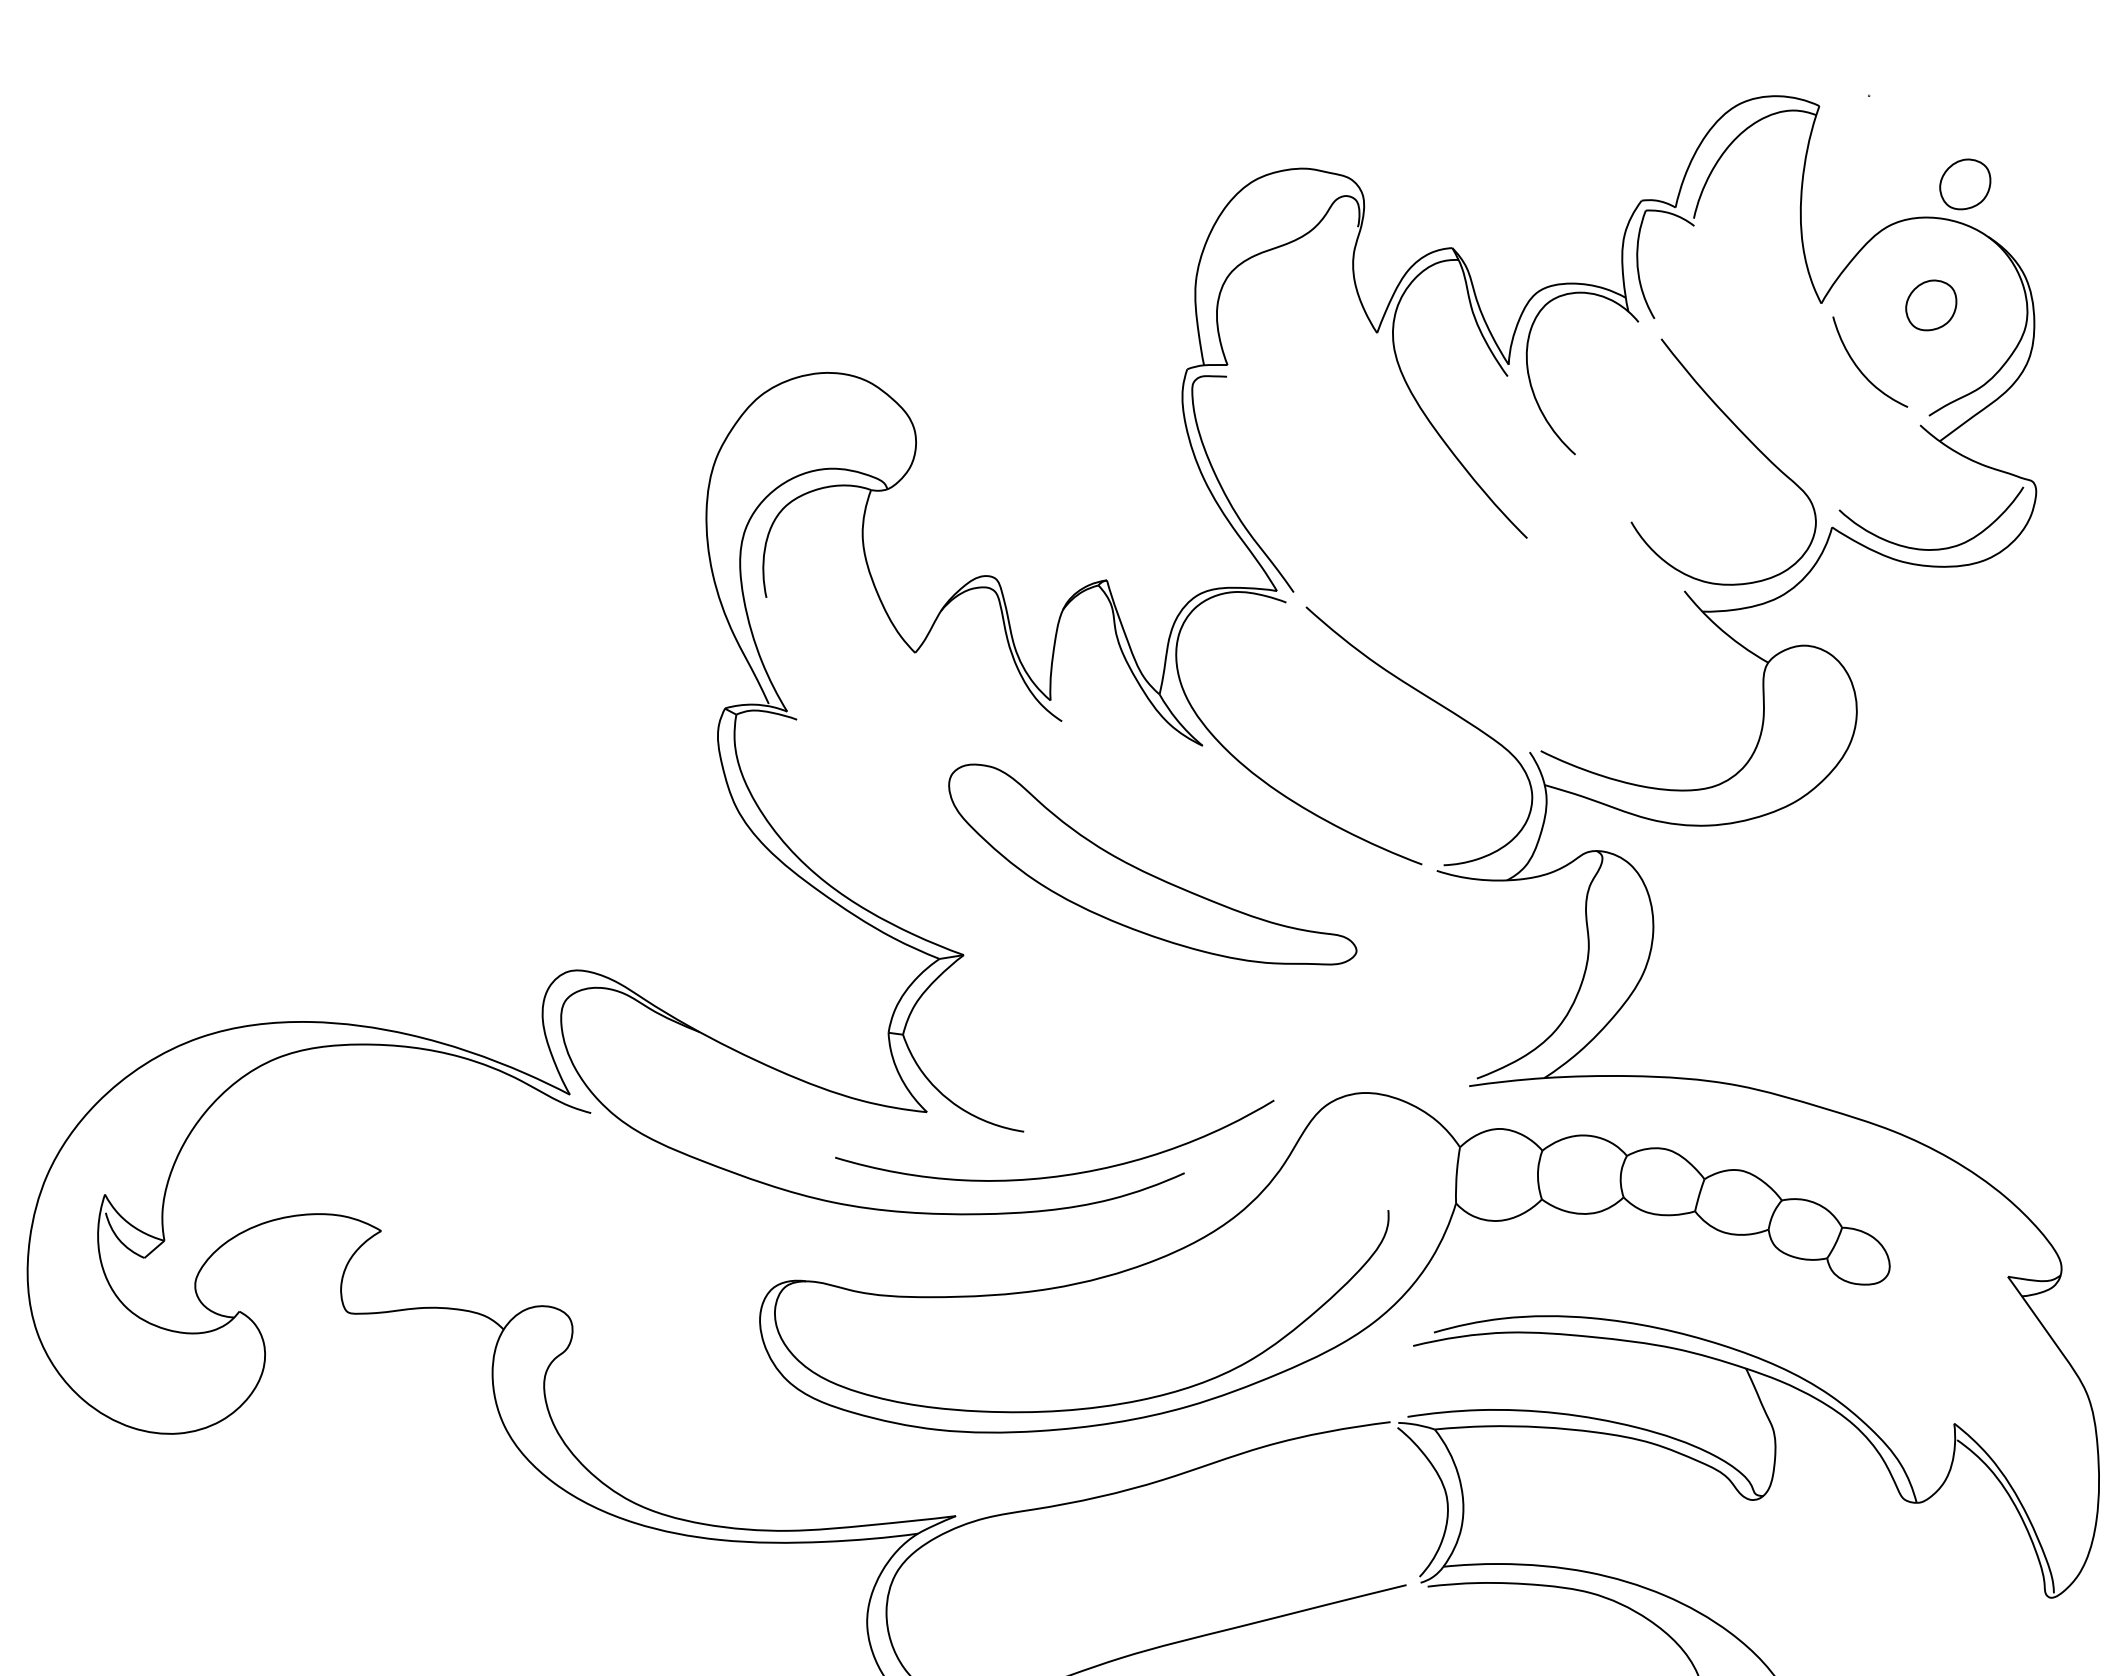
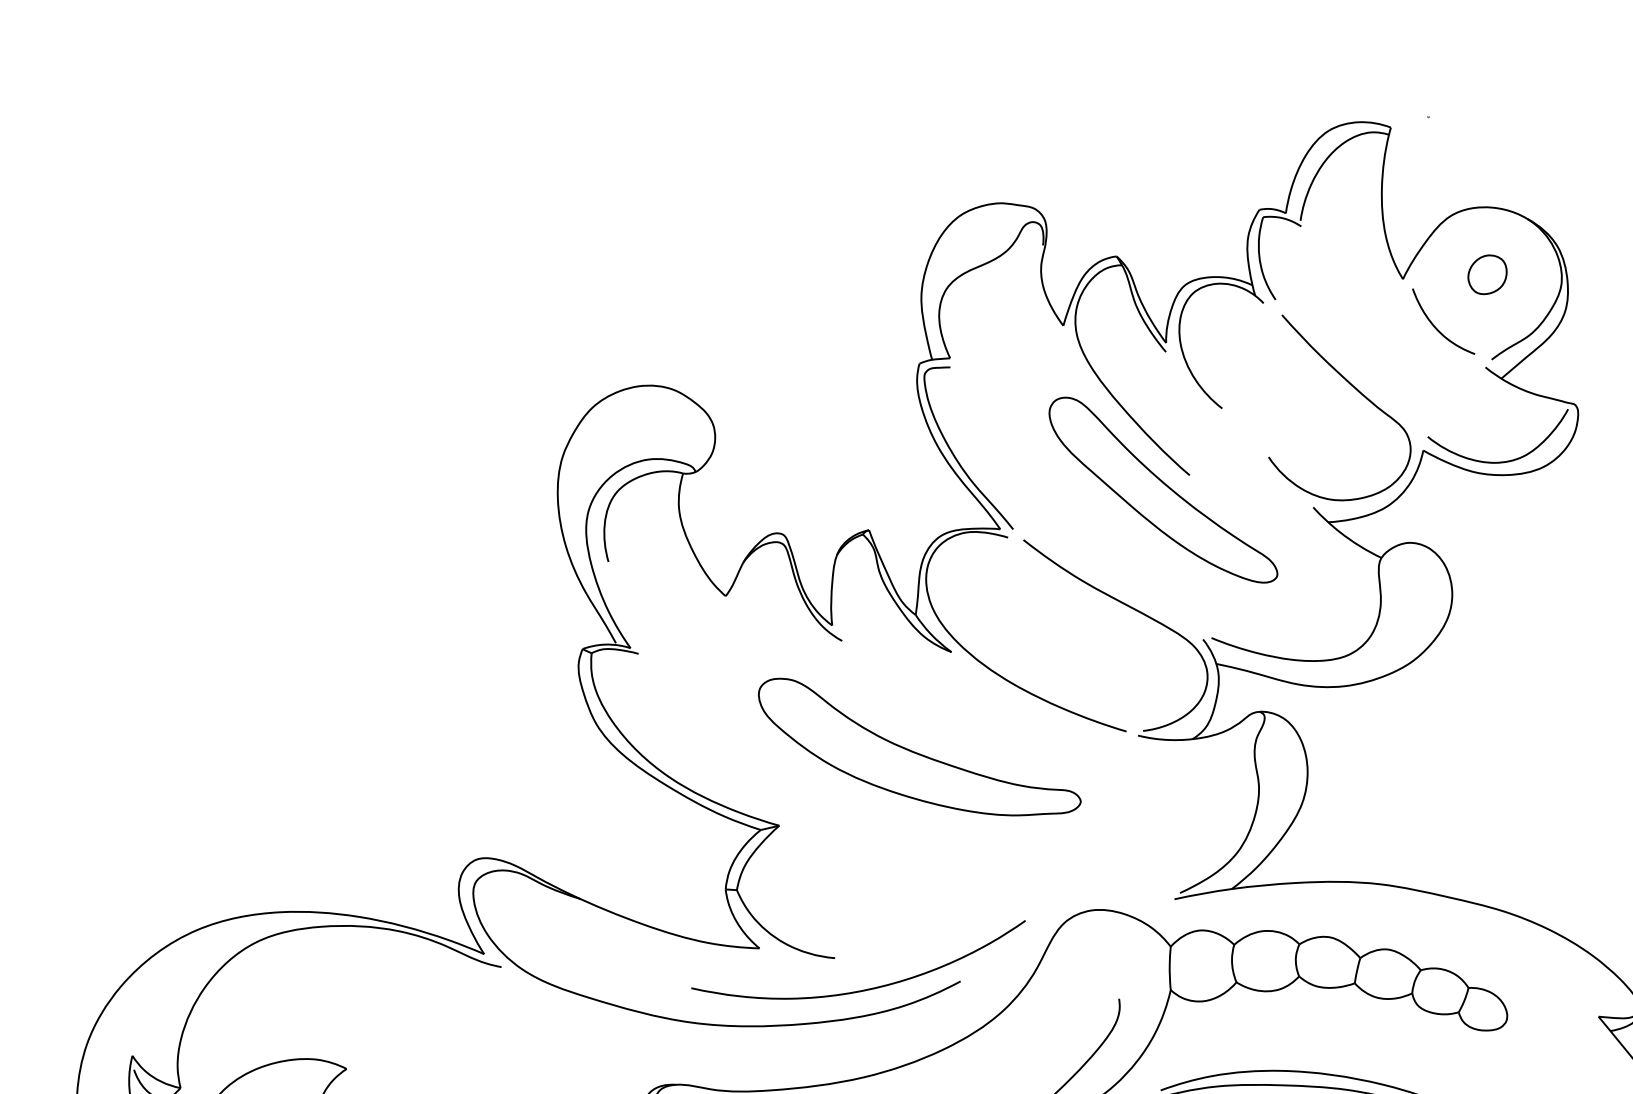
part: (1965, 184) -> (1507, 180), removed
part: (1491, 555) -> (1163, 490), added

